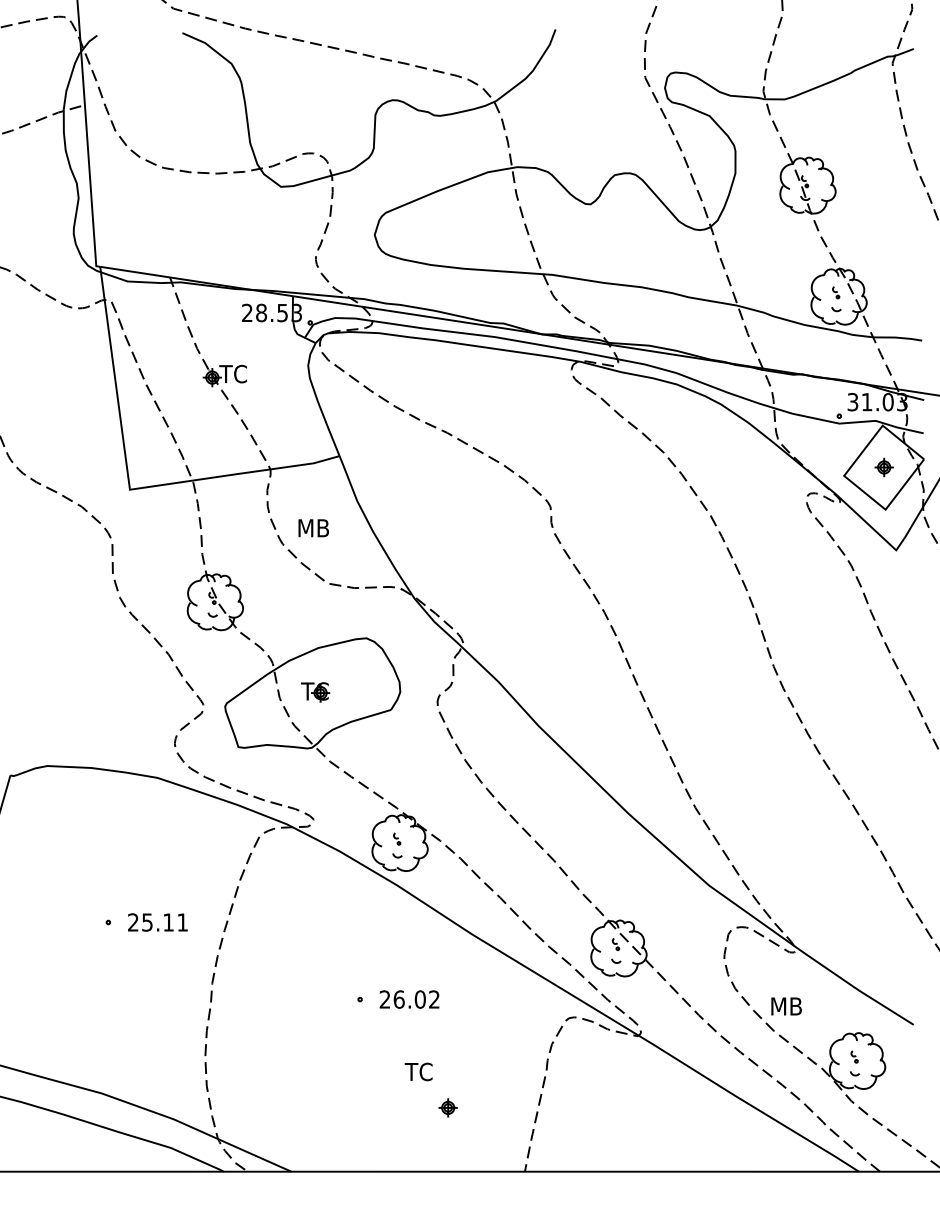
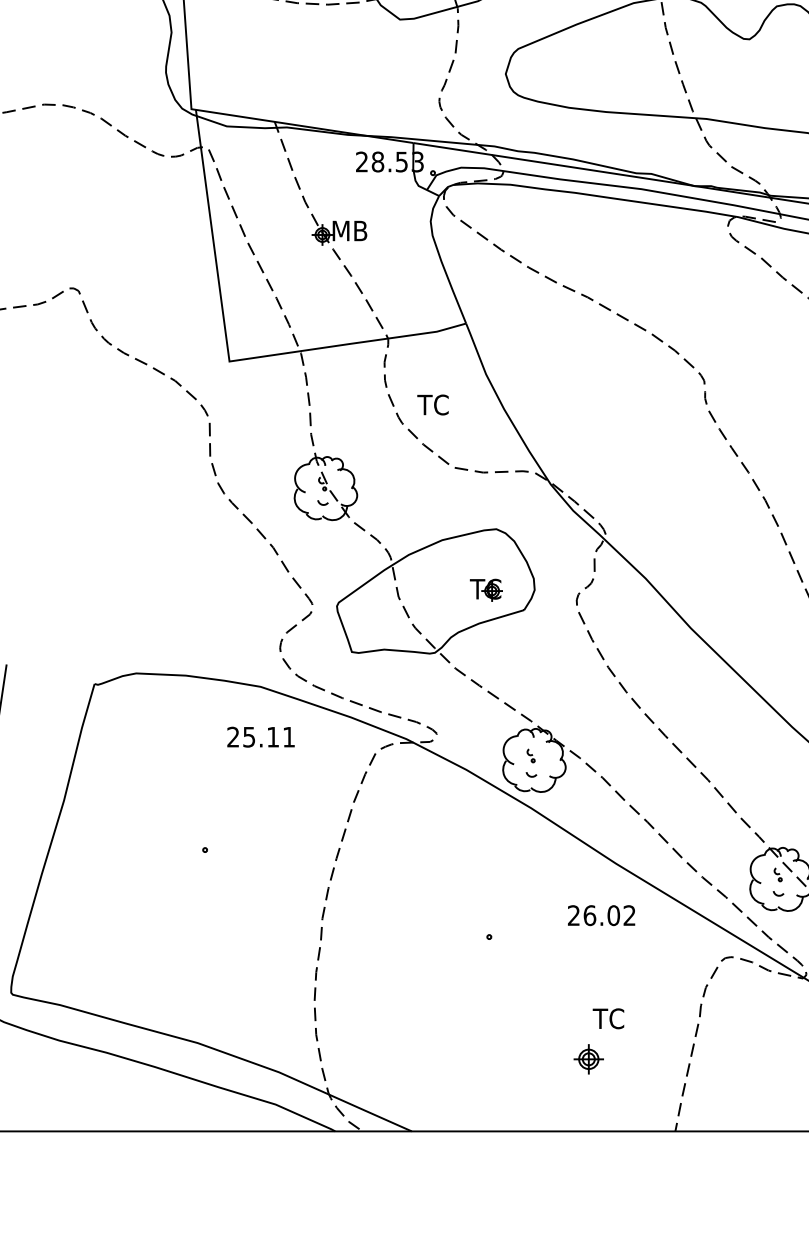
text: (235, 373) -> (348, 230), TC -> MB
text: (312, 528) -> (435, 405), MB -> TC
part: (315, 692) -> (486, 590), moved
text: (157, 922) -> (260, 737), moved
text: (409, 999) -> (601, 915), moved
text: (418, 1071) -> (608, 1018), moved
part: (447, 1107) -> (587, 1058), size x1.4

